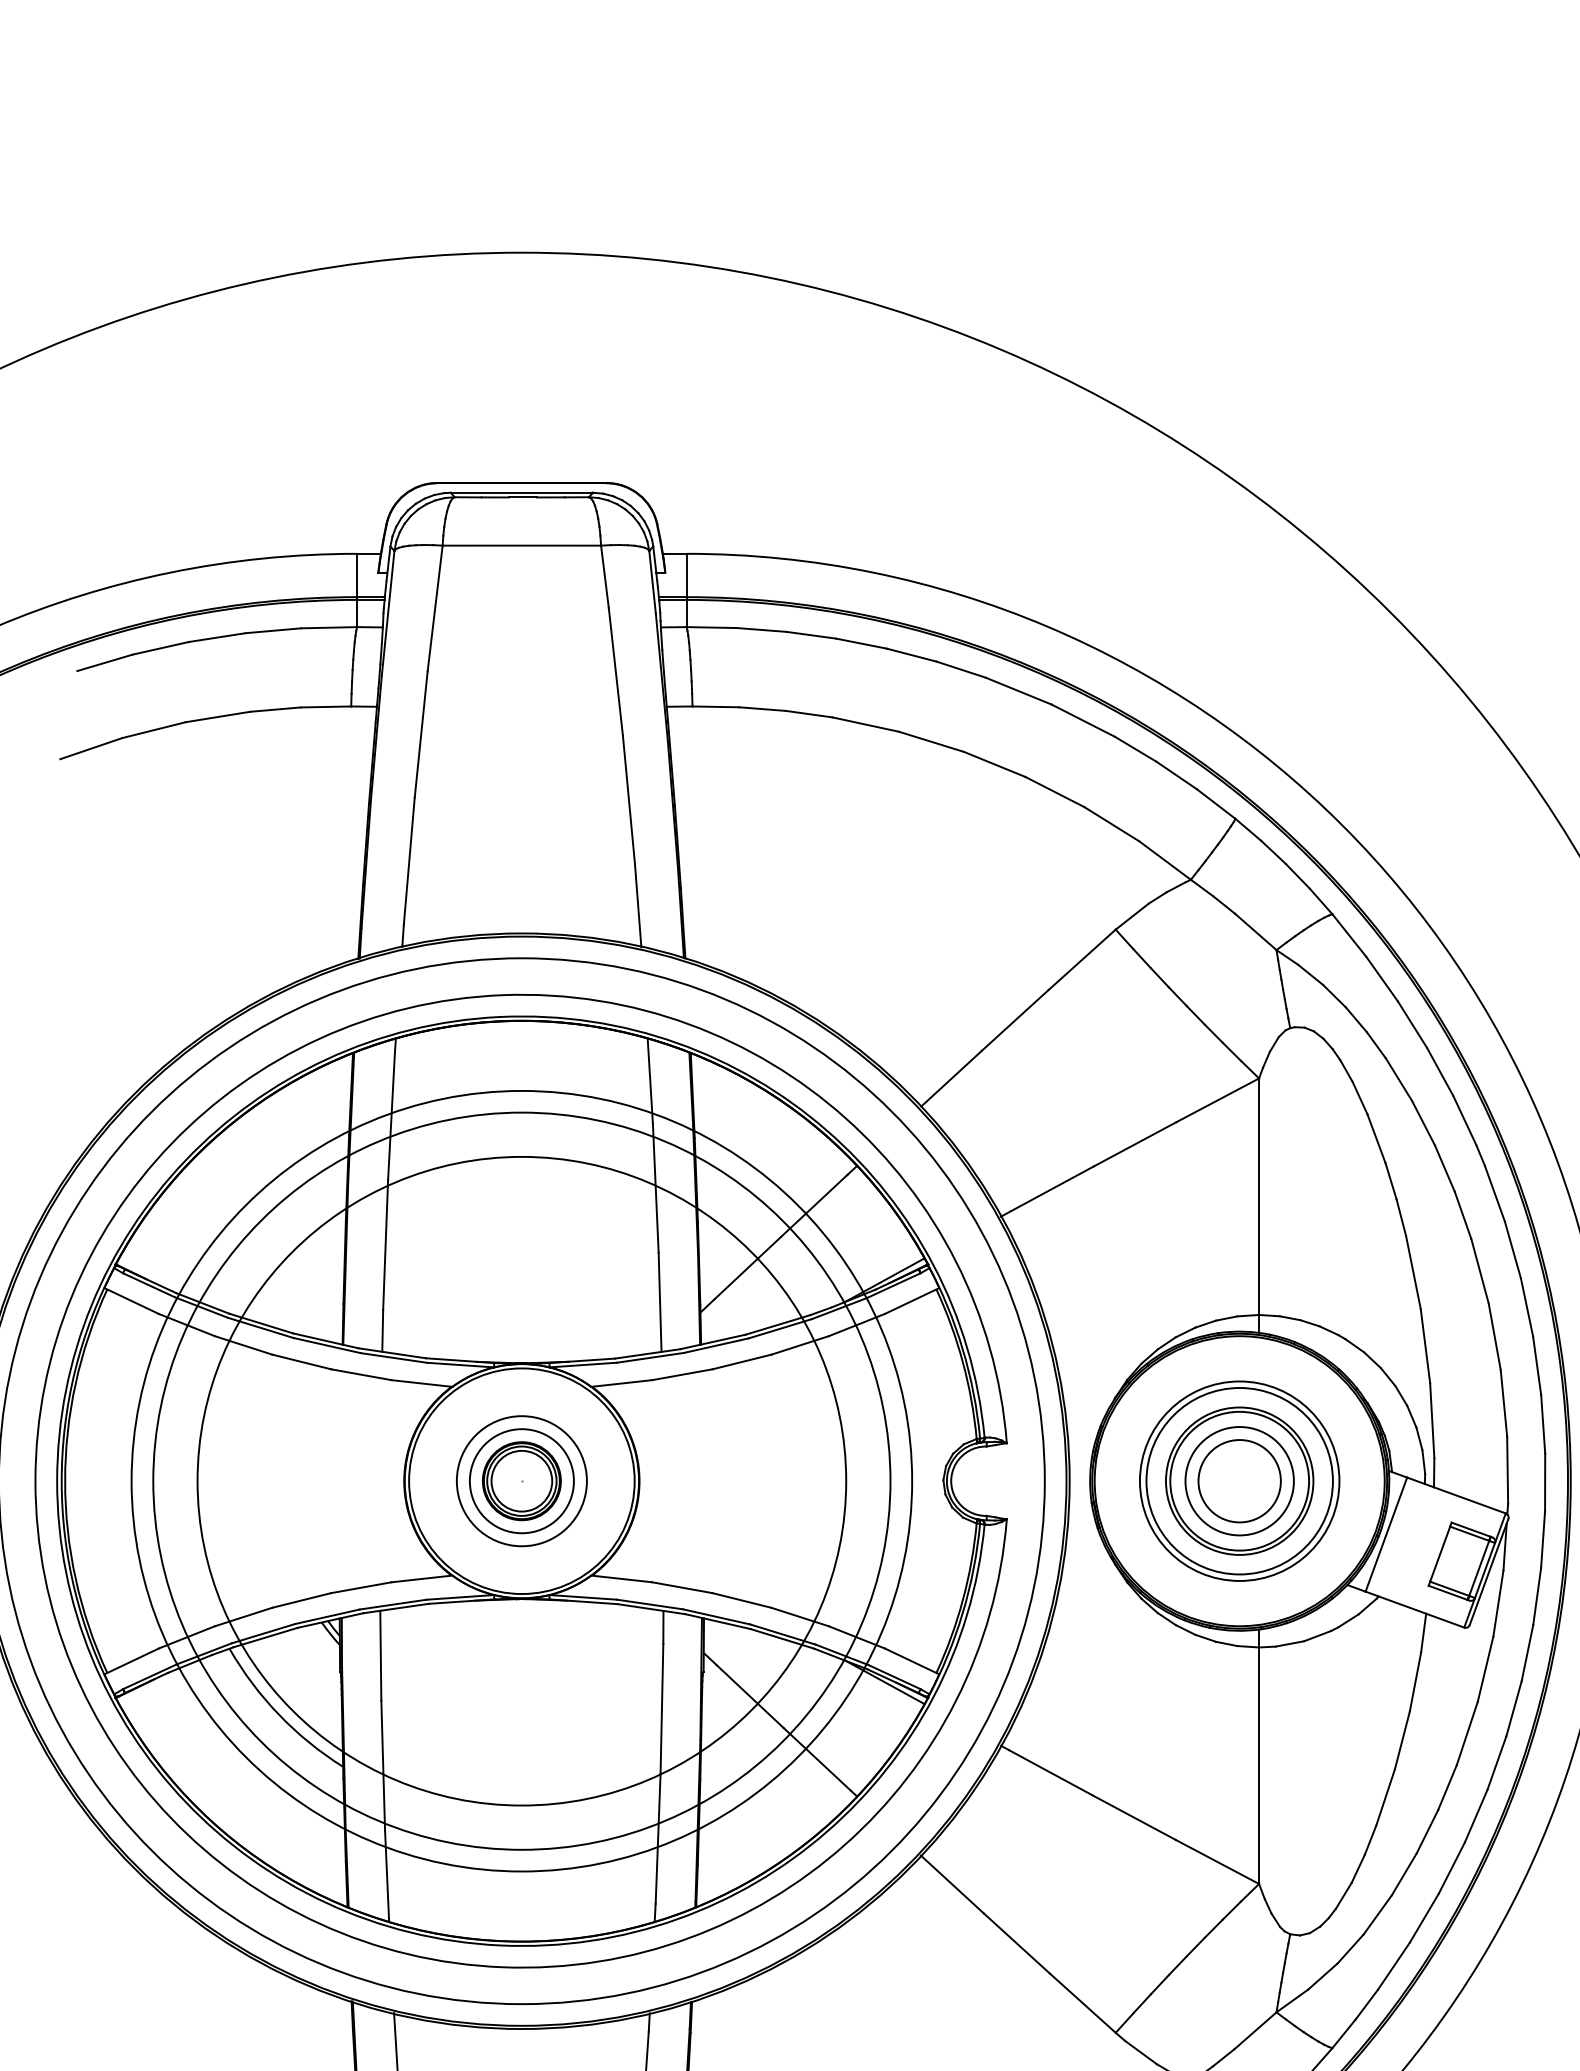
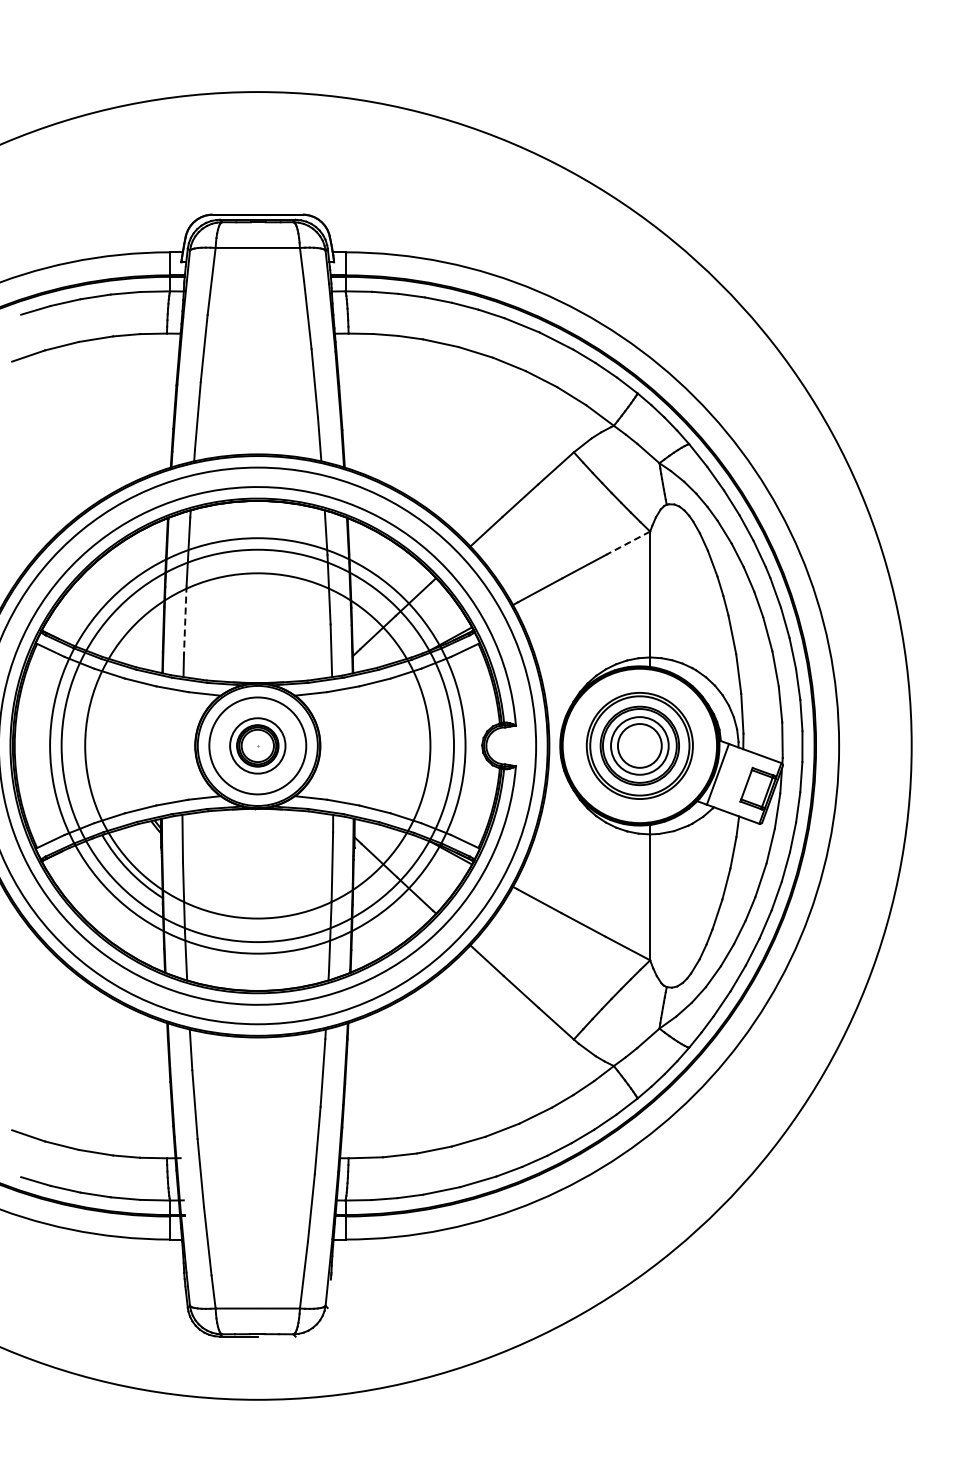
line: (1218, 1100) -> (628, 543), solid -> dashed
line: (386, 1245) -> (185, 620), solid -> dashed
circle: (521, 1480) -> (257, 745), size x1.4

